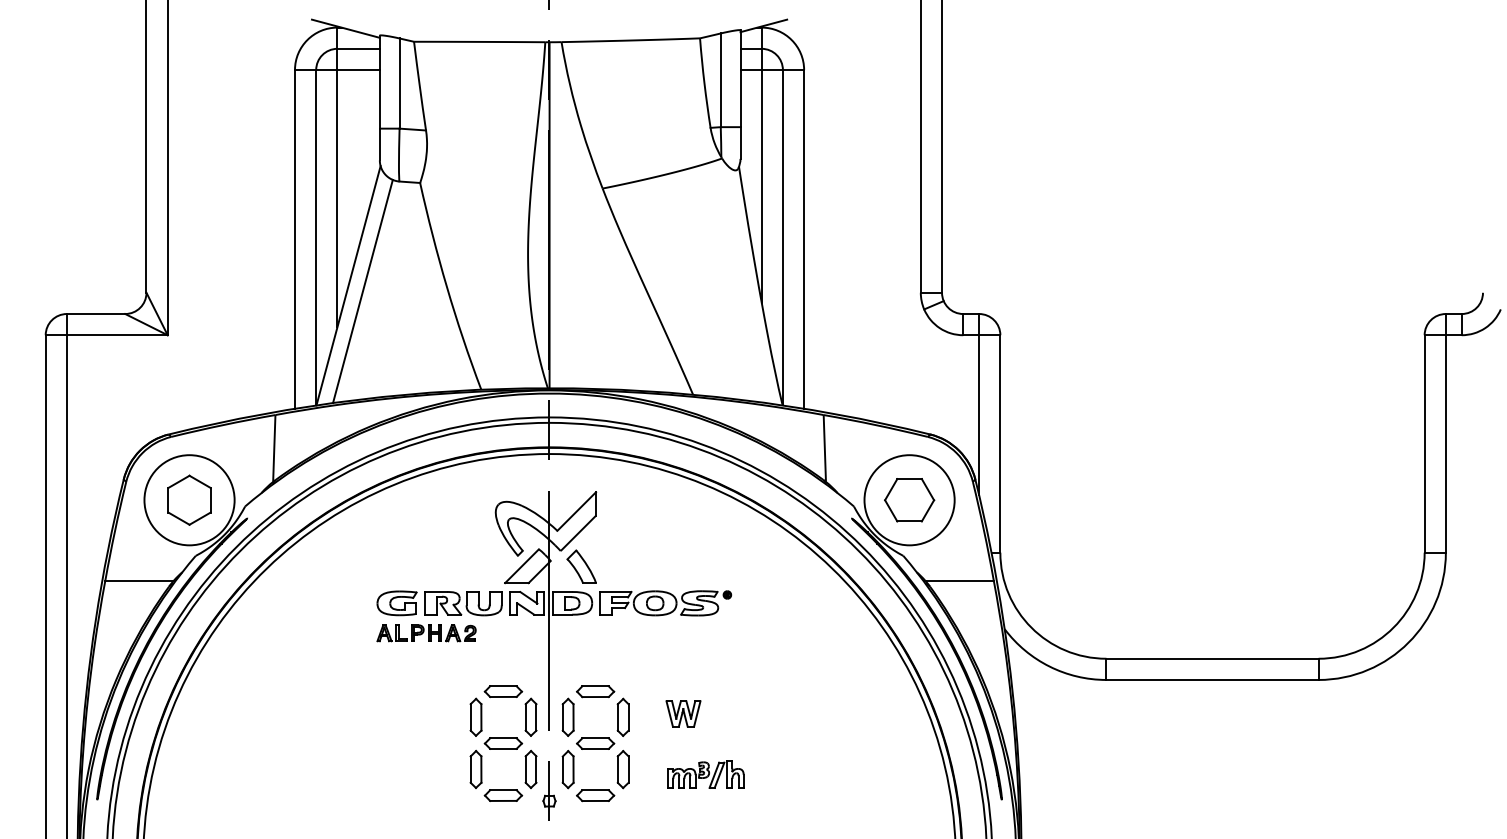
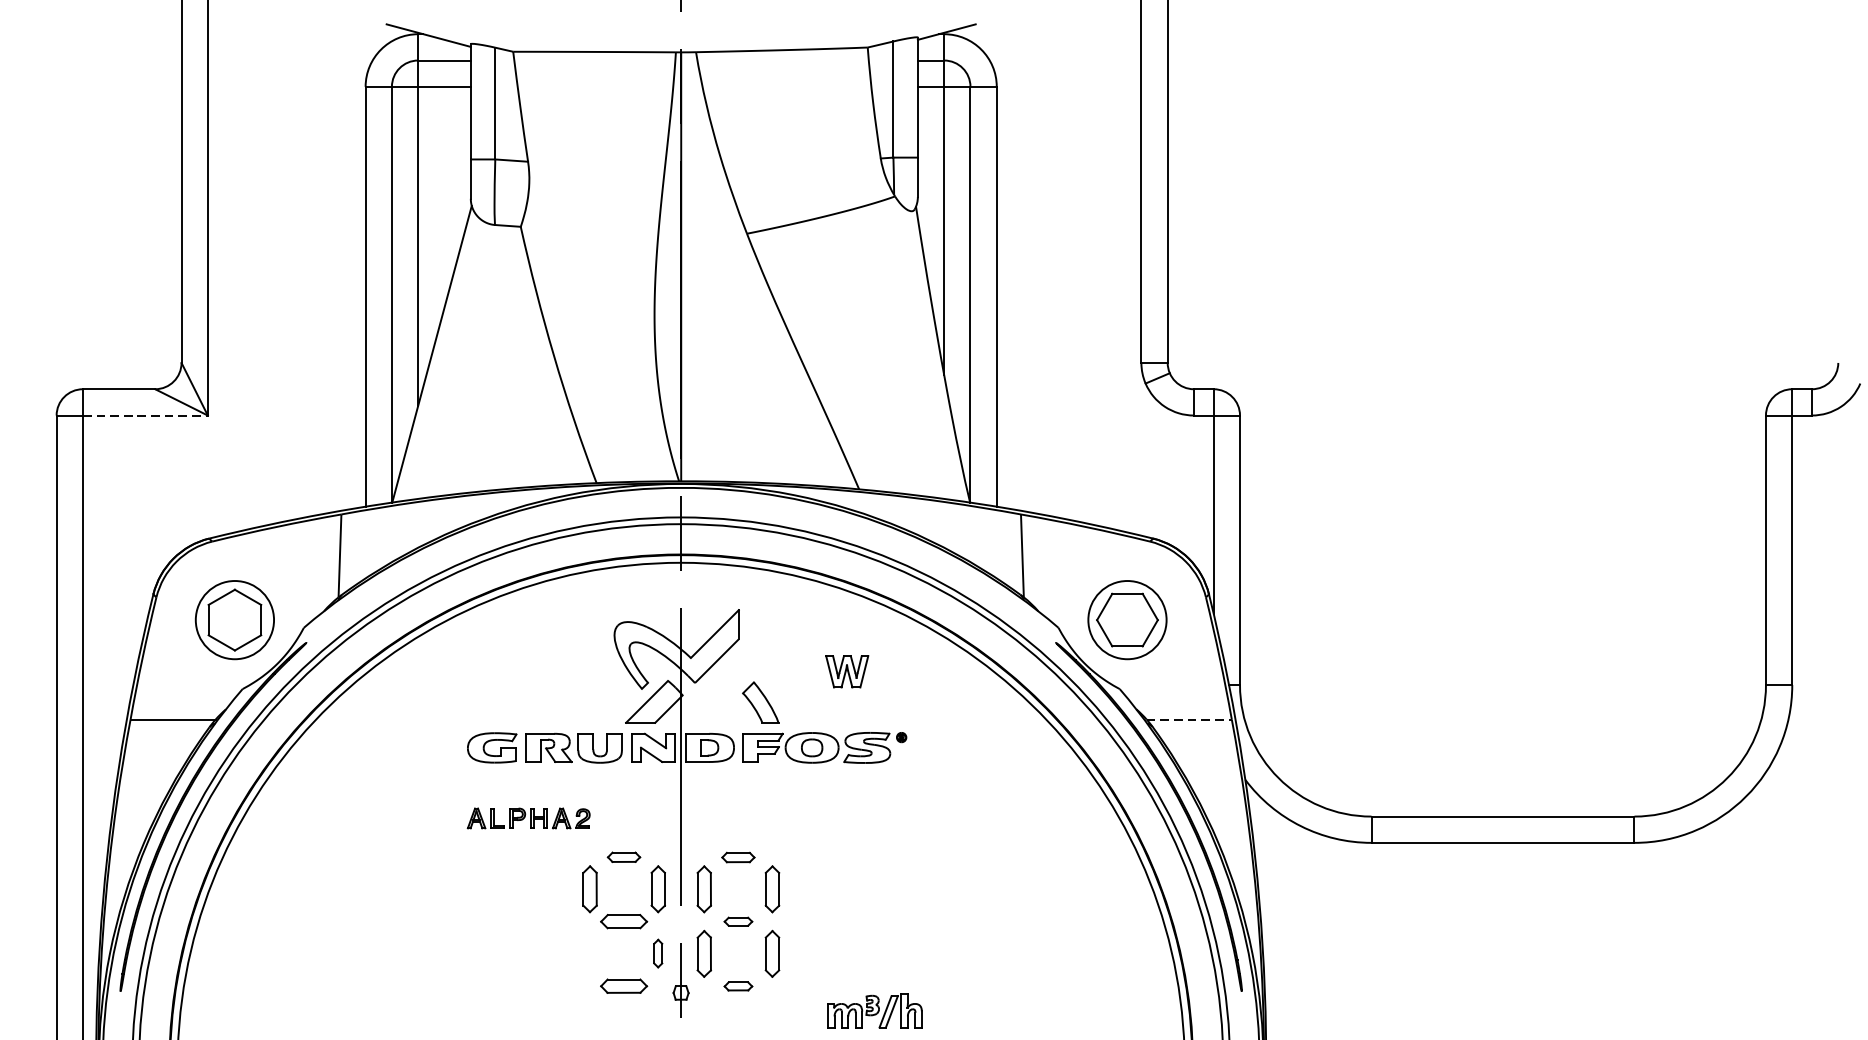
line: (362, 291) -> (449, 361), removed
line: (117, 335) -> (145, 415), solid -> dashed
circle: (189, 500) -> (234, 620), size x0.7
circle: (909, 500) -> (1127, 620), size x0.7
part: (581, 566) -> (760, 702), moved
line: (959, 580) -> (1189, 719), solid -> dashed
part: (426, 633) -> (528, 818), moved
part: (503, 691) -> (624, 857), size x0.7
part: (595, 691) -> (738, 857), size x0.7
part: (683, 713) -> (847, 671), moved
part: (595, 743) -> (738, 921), size x0.6
part: (475, 768) -> (589, 952), removed
part: (530, 768) -> (657, 952), size x0.6
part: (705, 774) -> (874, 1010), moved
part: (595, 795) -> (738, 986), size x0.6

